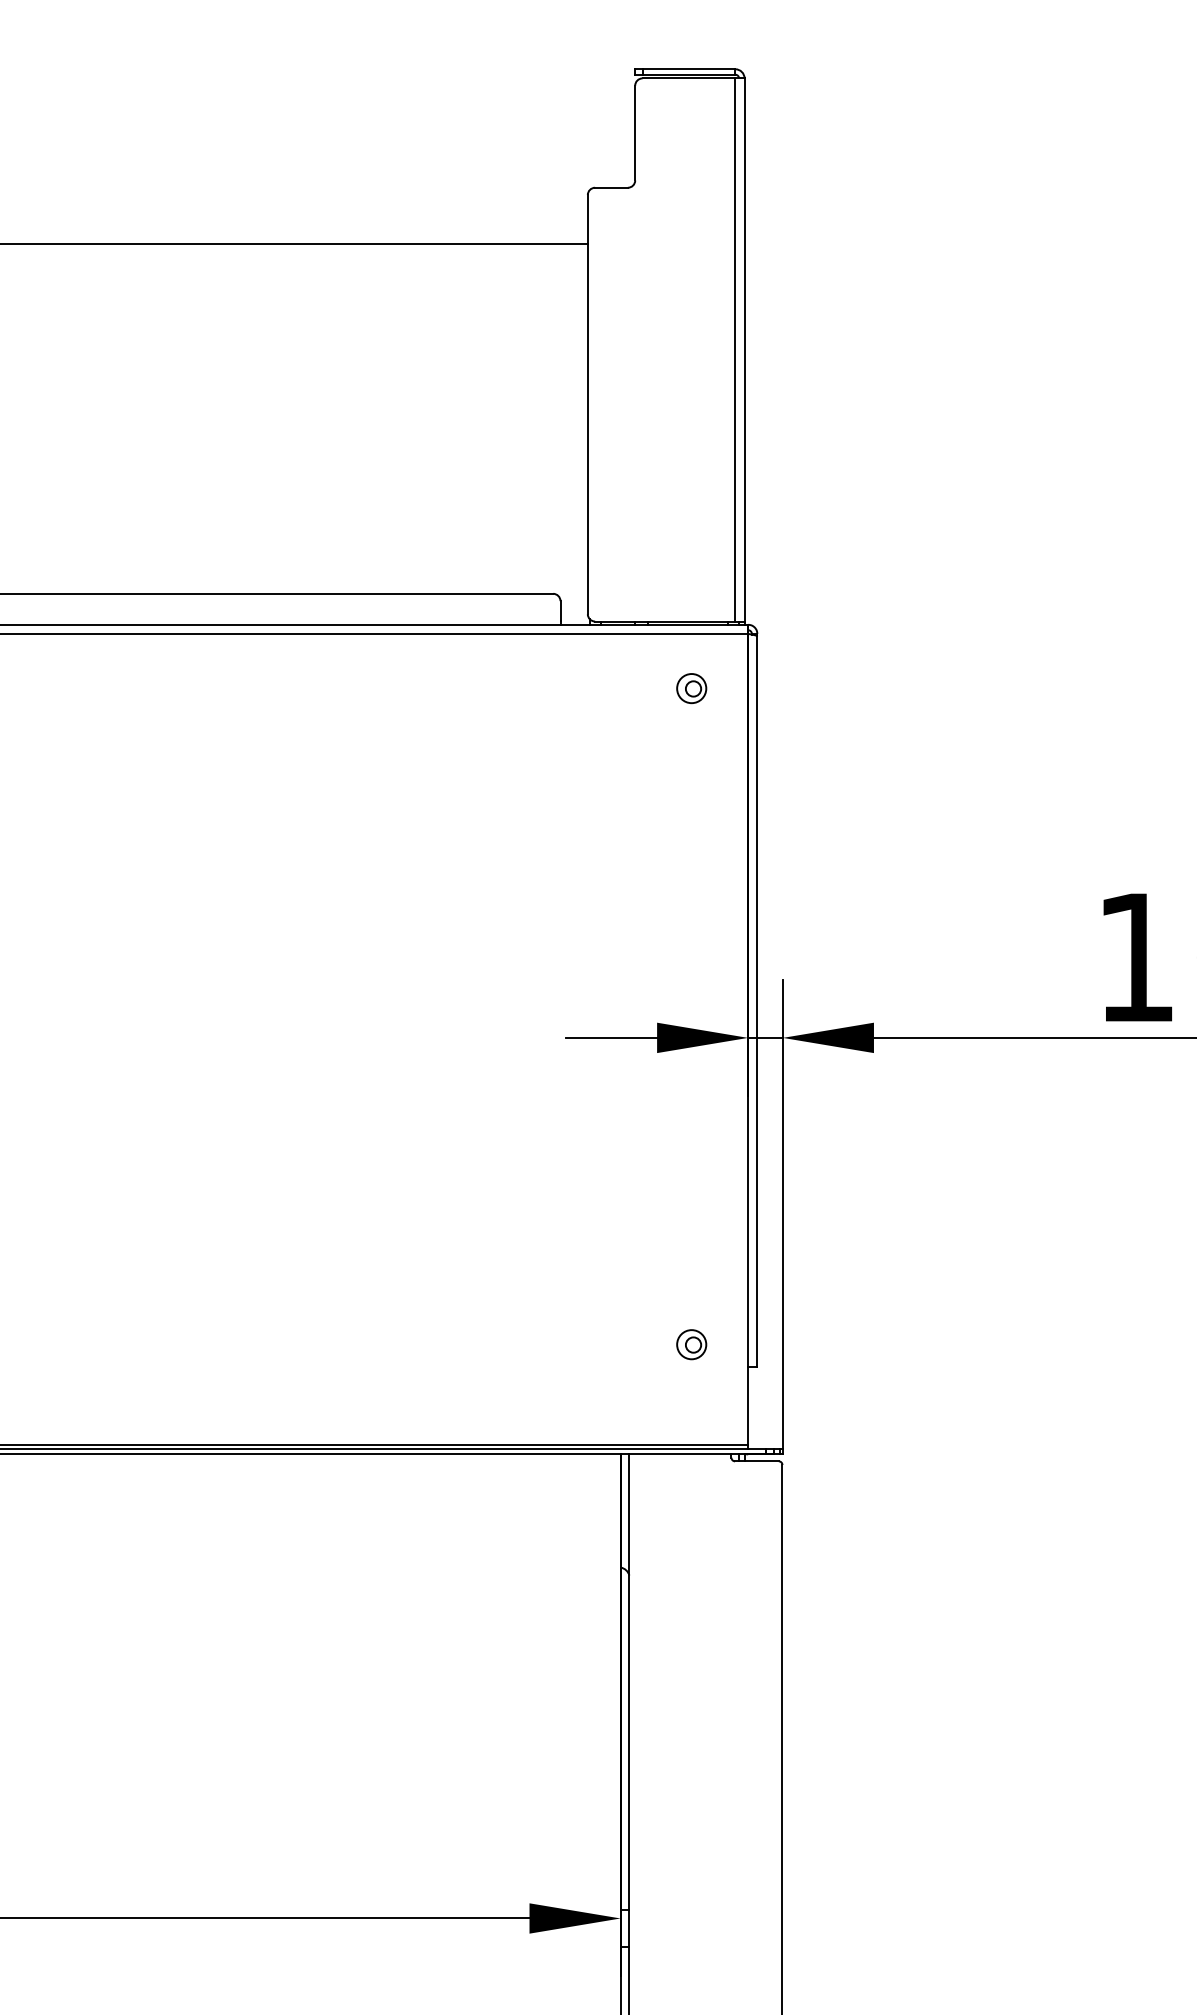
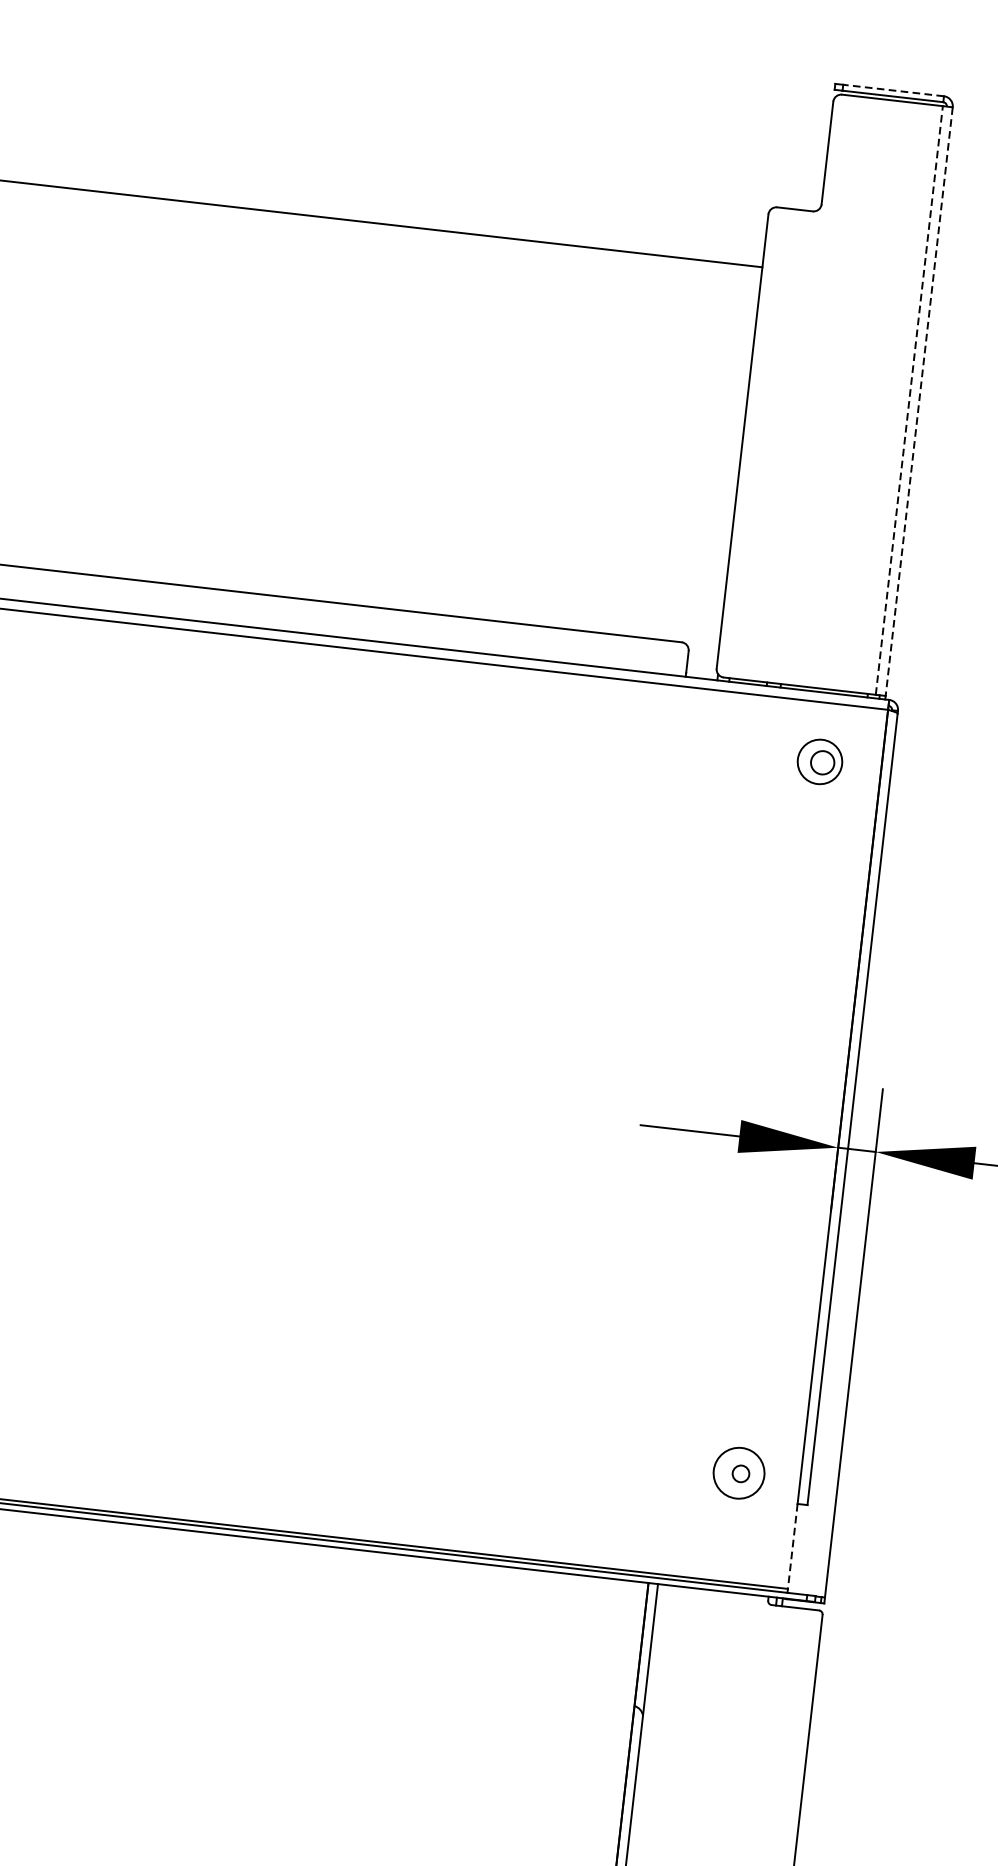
line: (688, 69) -> (893, 90), solid -> dashed
line: (735, 349) -> (909, 399), solid -> dashed
line: (744, 349) -> (919, 401), solid -> dashed
part: (691, 688) -> (819, 761), size x1.4
circle: (691, 1344) -> (738, 1473), size x1.6
line: (748, 1406) -> (792, 1547), solid -> dashed

